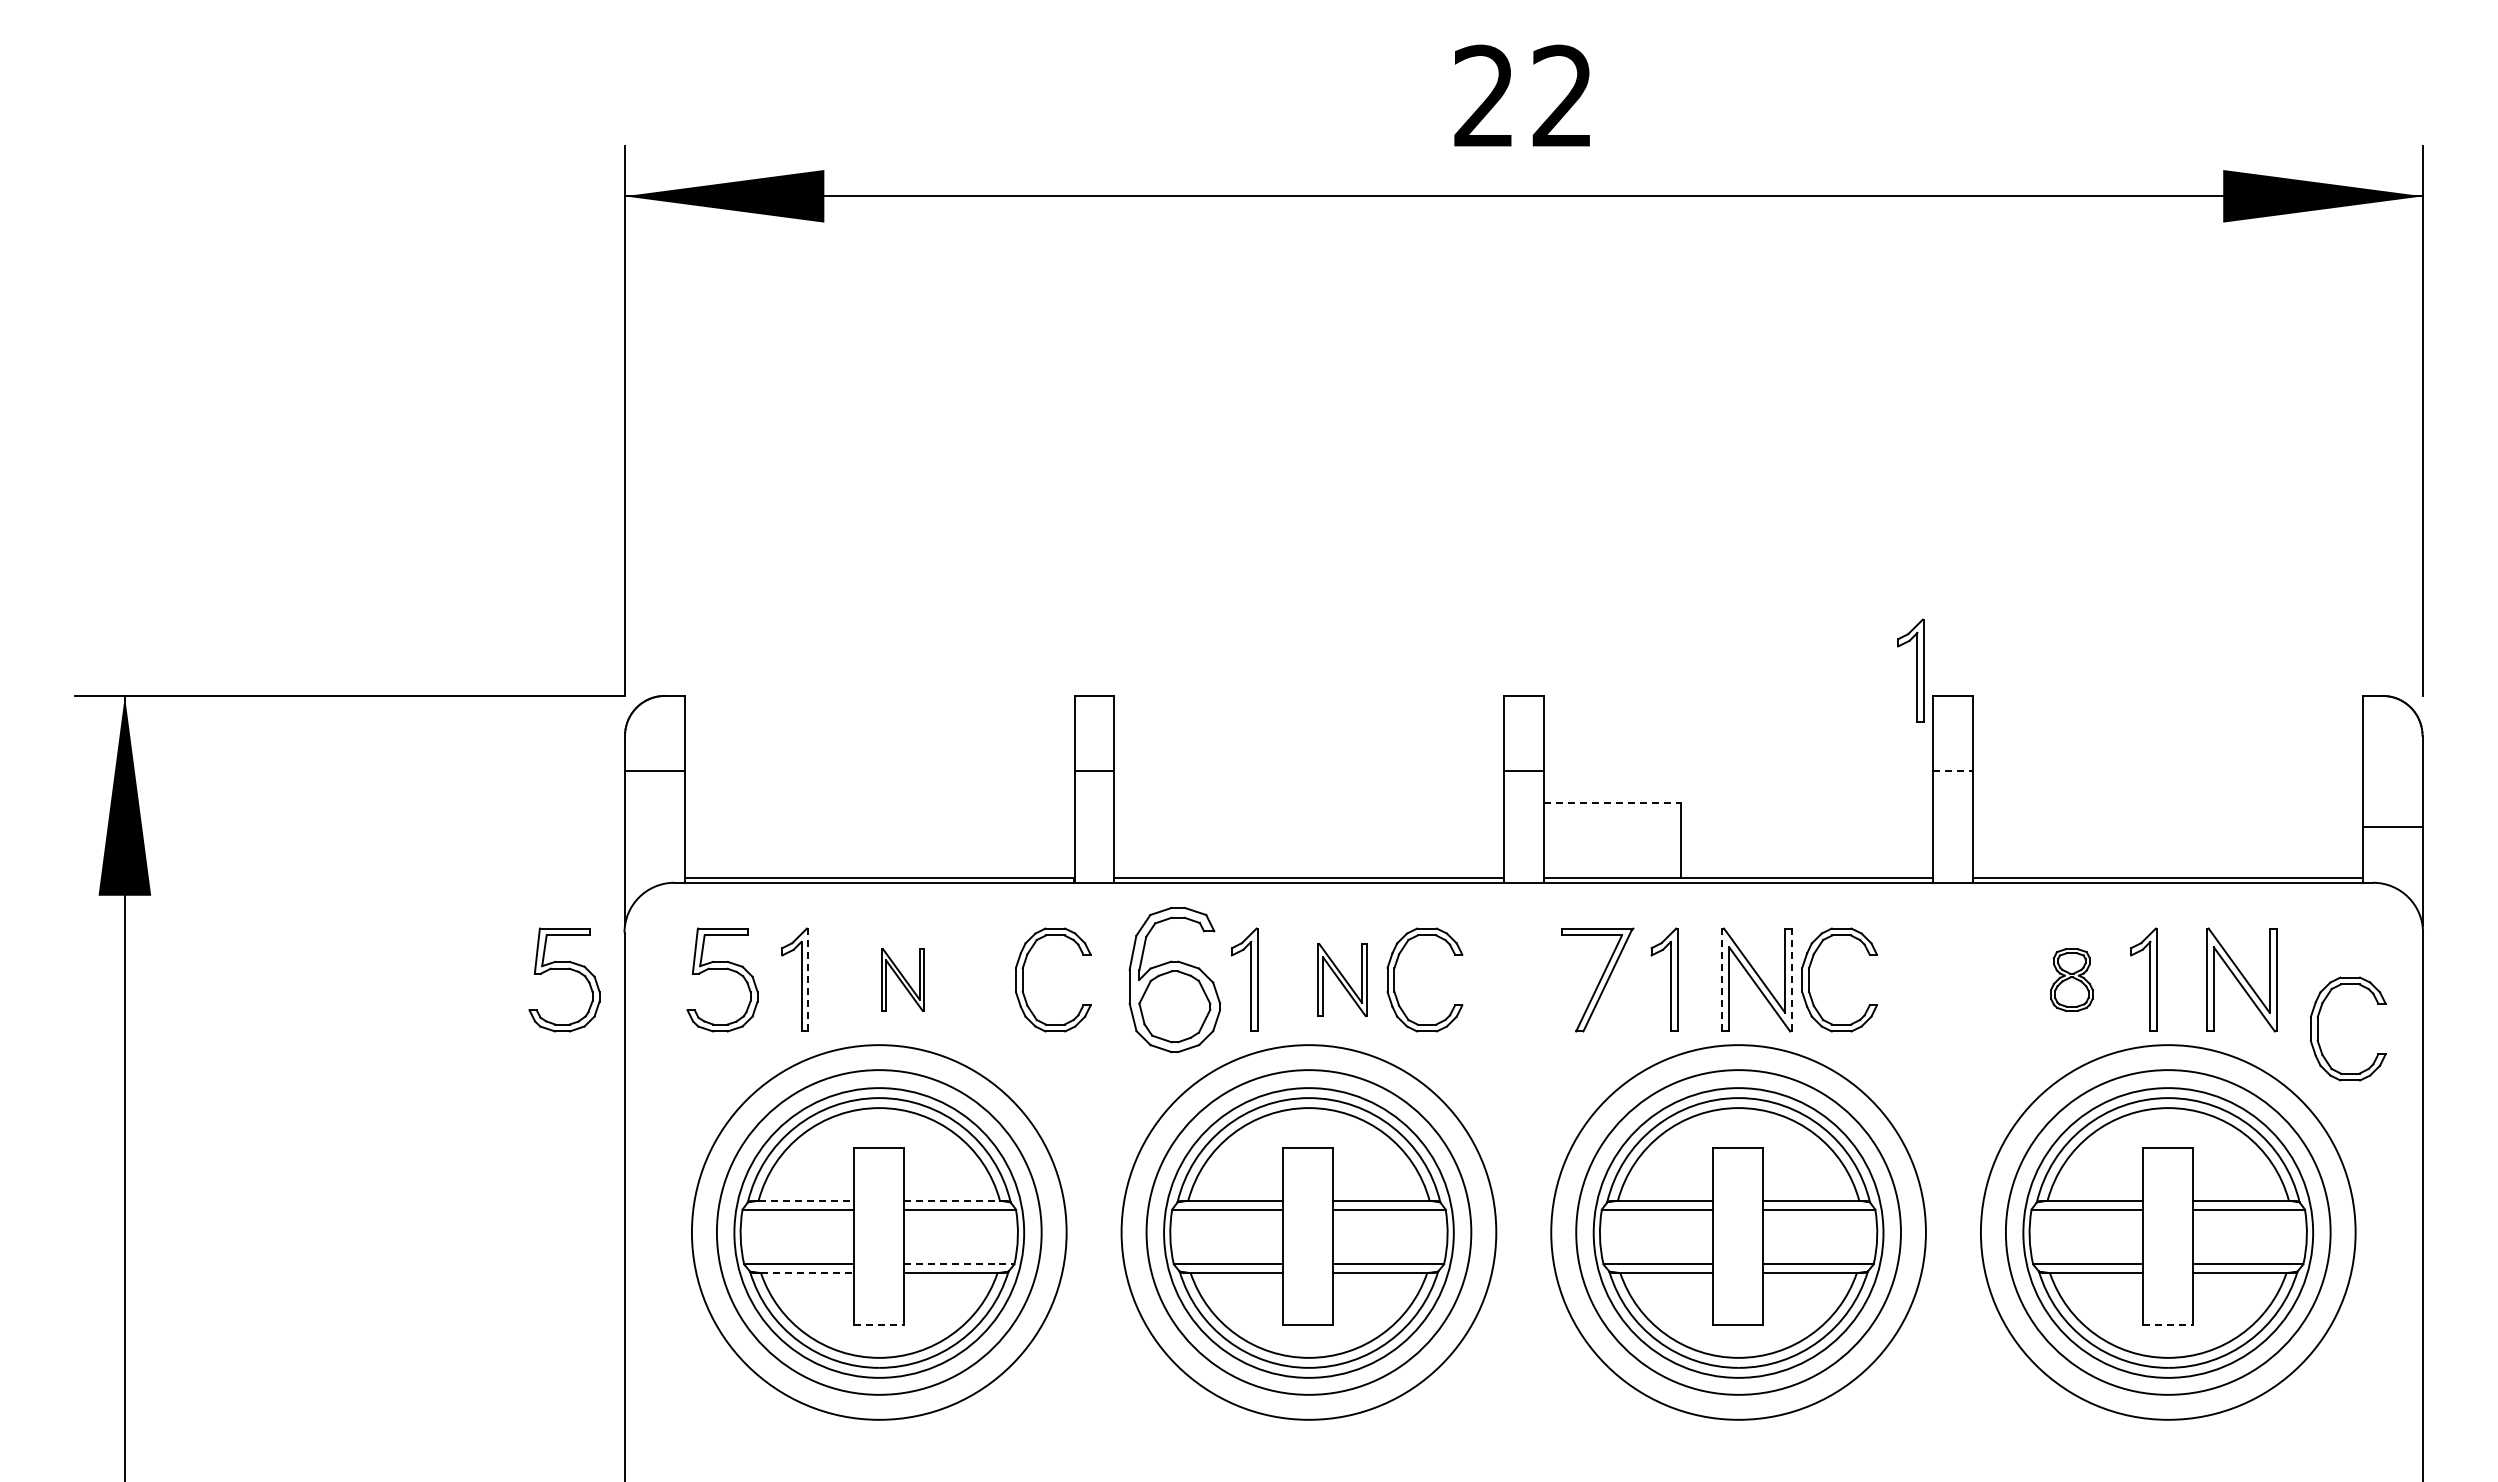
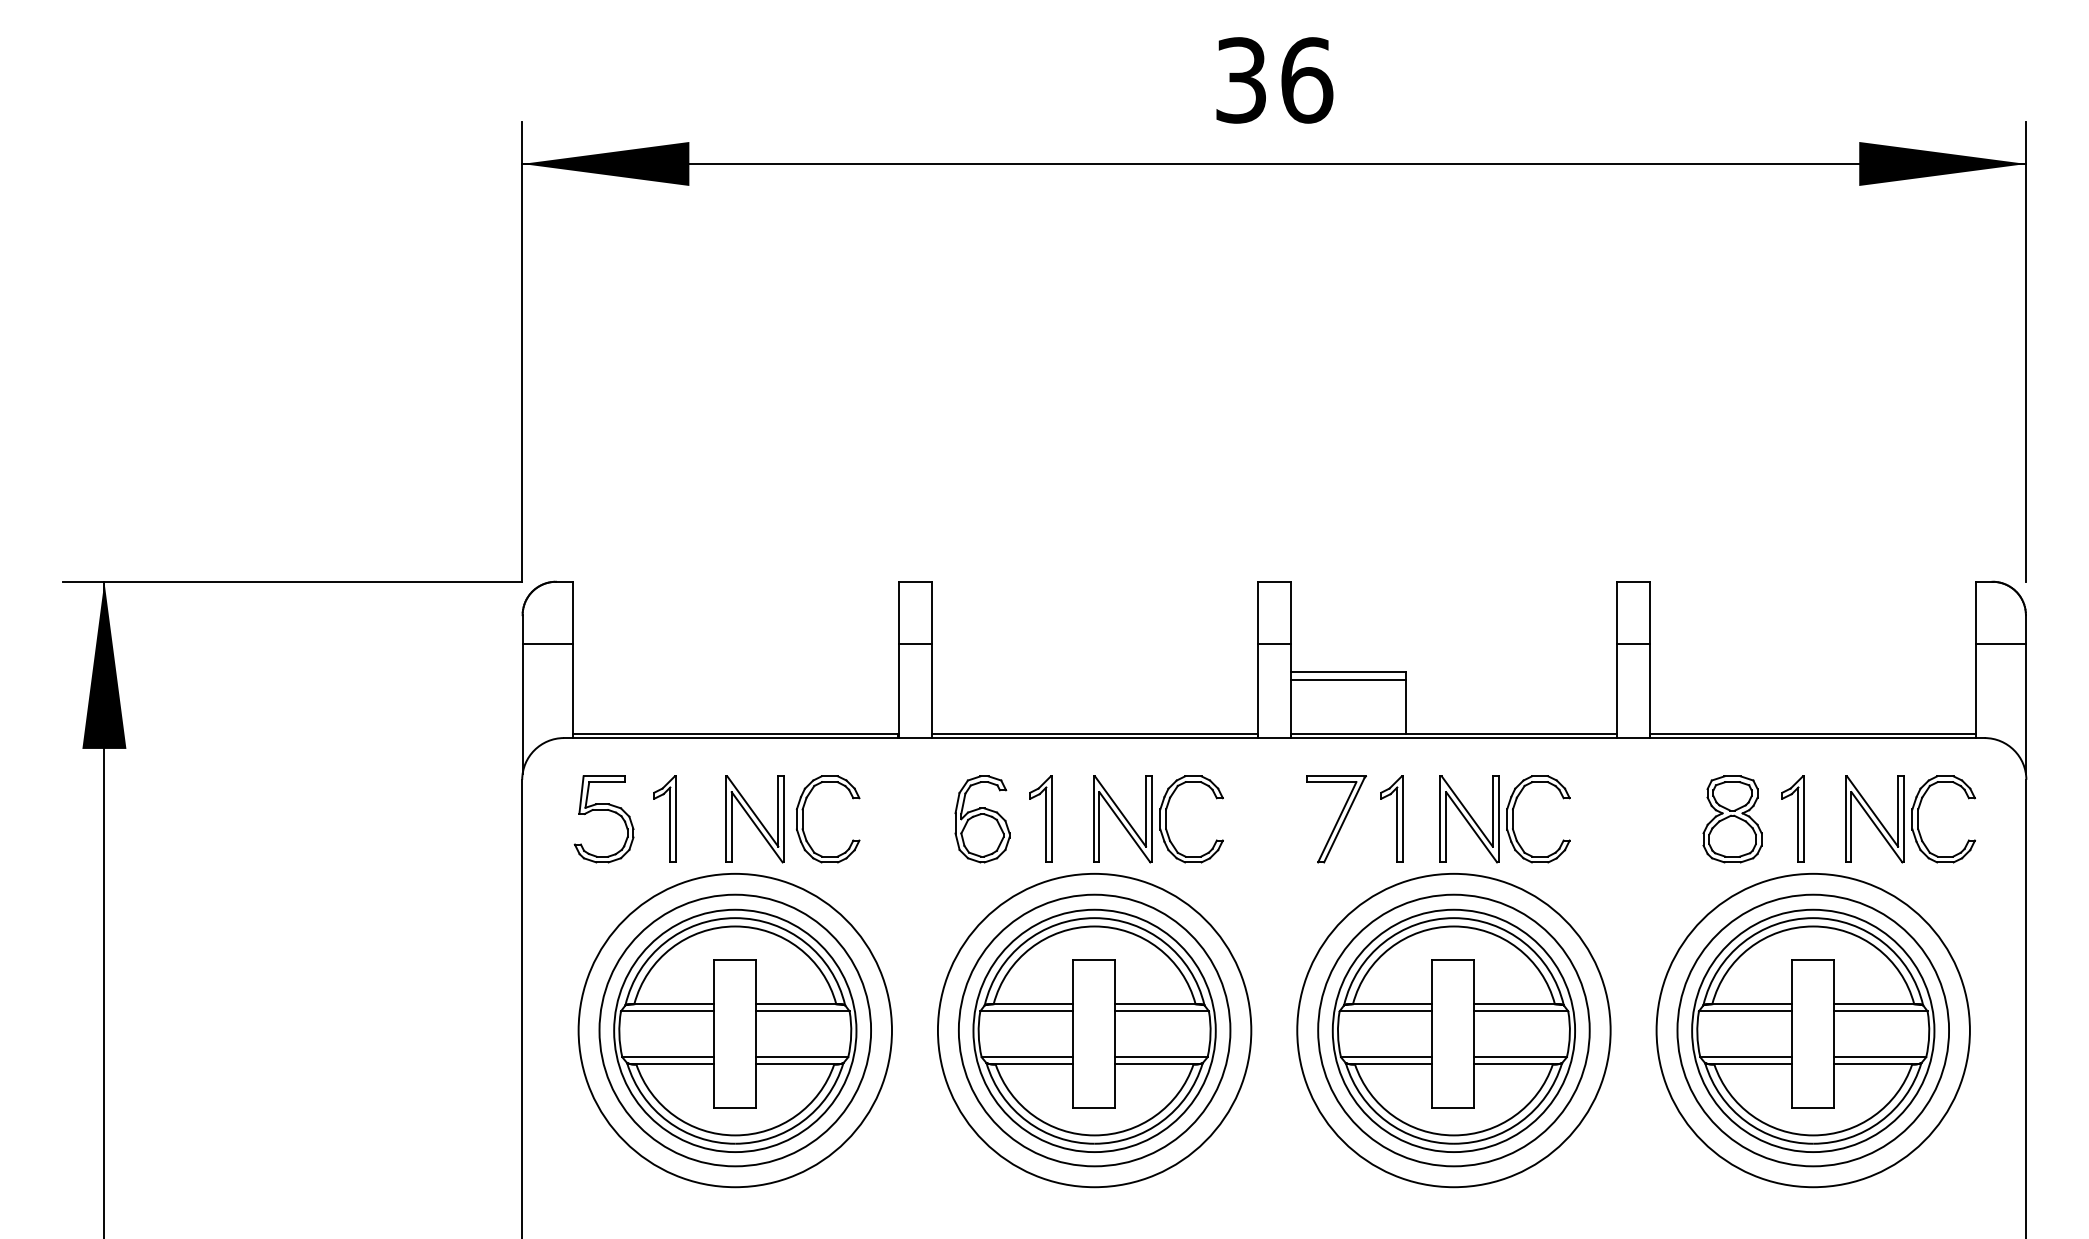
text: (1524, 96) -> (1274, 80), 22 -> 36
part: (1910, 670) -> (1597, 560), removed
line: (1953, 770) -> (1633, 644), dashed -> solid
line: (1612, 803) -> (1348, 671), dashed -> solid
line: (1612, 813) -> (1348, 680), added
line: (2392, 826) -> (2000, 644), moved
part: (564, 969) -> (472, 810), removed
line: (808, 979) -> (676, 818), dashed -> solid
part: (902, 979) -> (754, 818), size x1.67
part: (1023, 979) -> (803, 818), moved
part: (1174, 979) -> (982, 818), size x0.71
part: (1342, 979) -> (1122, 818), size x1.43
line: (1722, 979) -> (1440, 818), dashed -> solid
line: (1791, 979) -> (1498, 818), dashed -> solid
part: (2071, 979) -> (1732, 818), size x1.67
part: (2318, 1028) -> (1918, 818), moved
line: (806, 1201) -> (674, 1004), dashed -> solid
line: (952, 1201) -> (796, 1004), dashed -> solid
line: (959, 1264) -> (802, 1057), dashed -> solid
line: (807, 1272) -> (675, 1063), dashed -> solid
line: (878, 1325) -> (734, 1108), dashed -> solid
line: (2167, 1325) -> (1812, 1108), dashed -> solid

